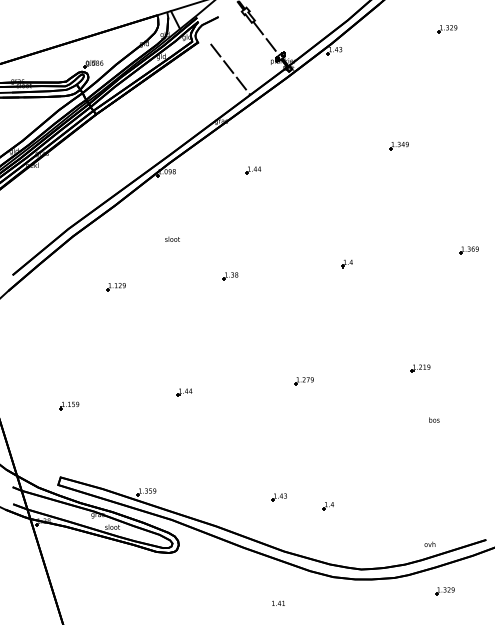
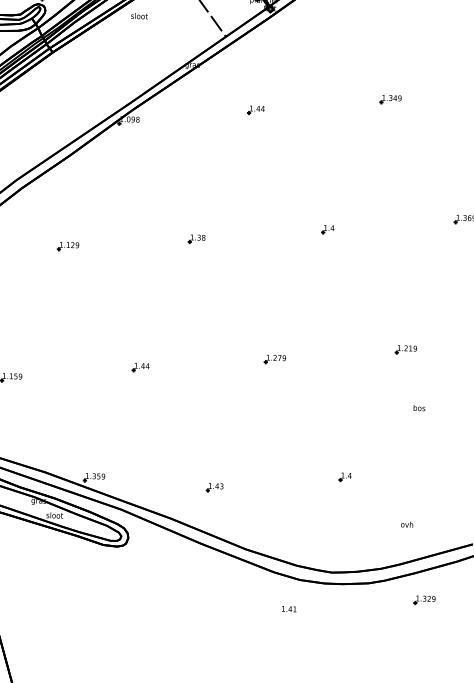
part: (253, 170) -> (256, 110), moved
text: (172, 238) -> (139, 15), moved
part: (278, 497) -> (213, 487), moved
part: (327, 506) -> (344, 477), moved
text: (429, 543) -> (406, 523), moved
text: (278, 602) -> (289, 608), moved

